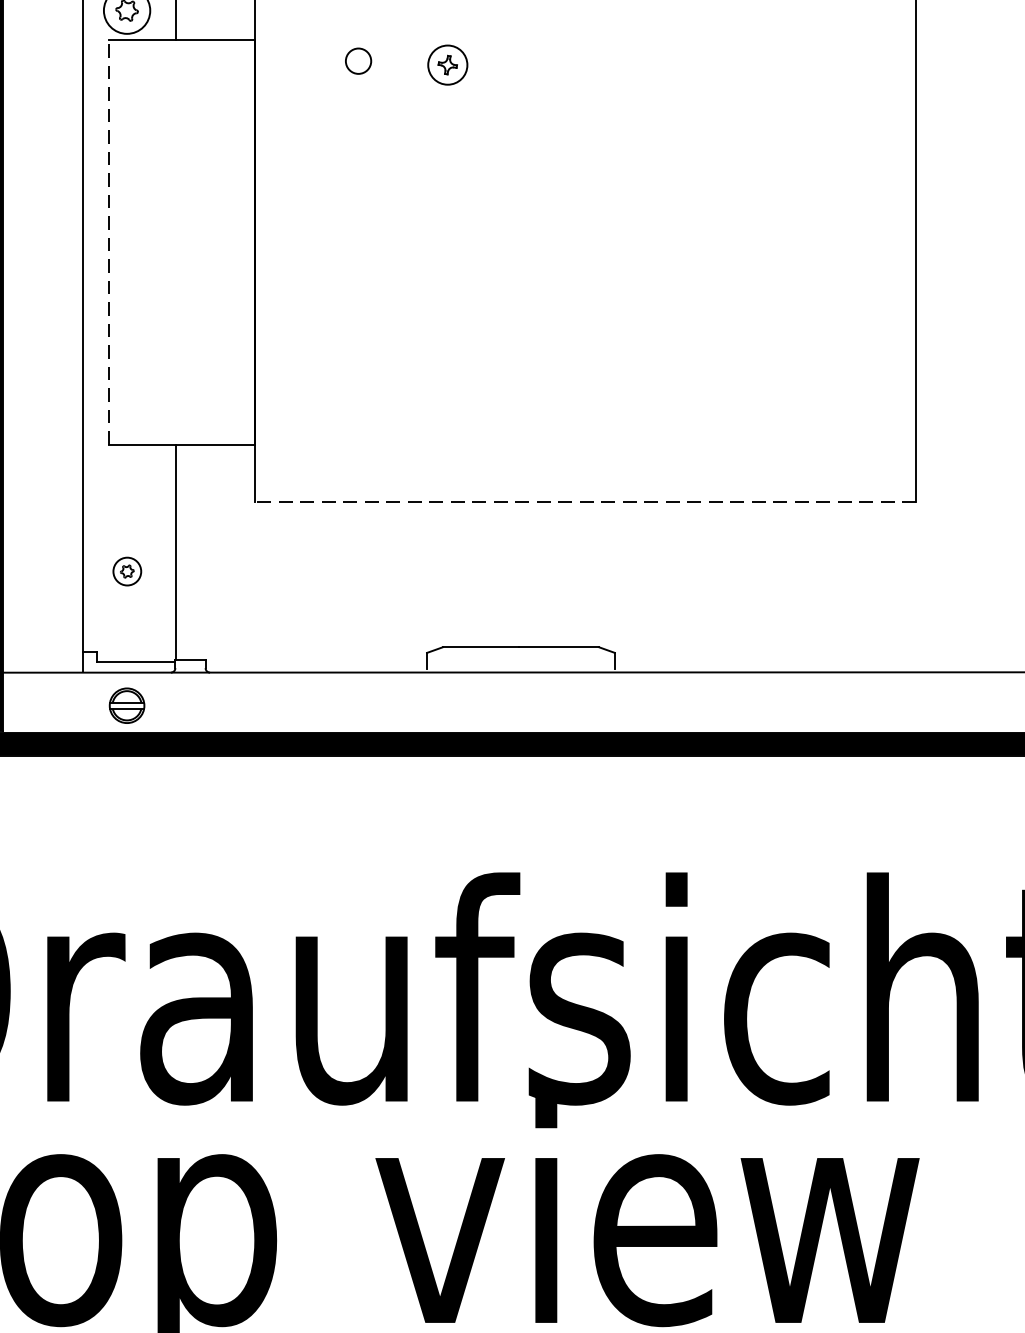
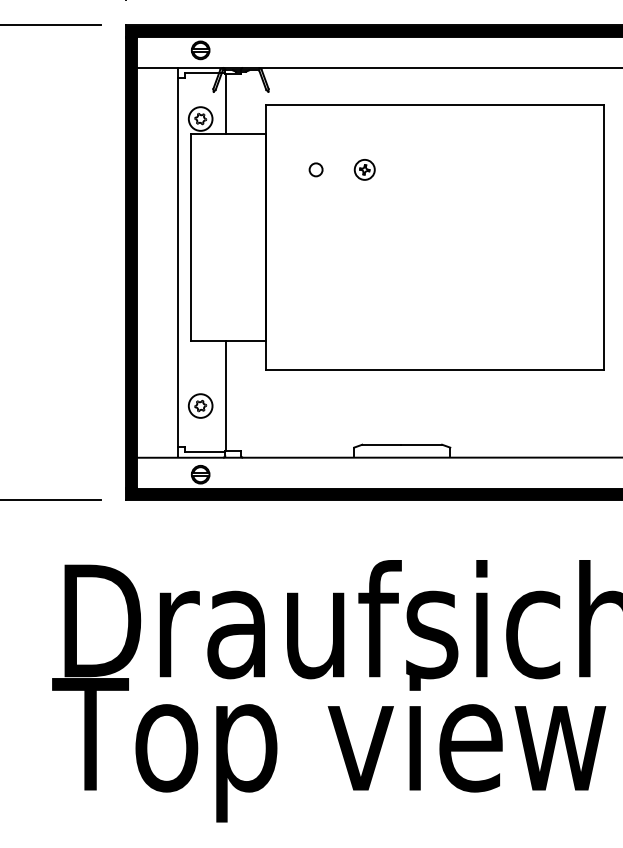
circle: (357, 60) -> (315, 169), moved
part: (447, 64) -> (364, 169), moved
line: (109, 242) -> (191, 237), dashed -> solid
line: (584, 502) -> (434, 370), dashed -> solid
part: (126, 570) -> (200, 405), size x1.67

